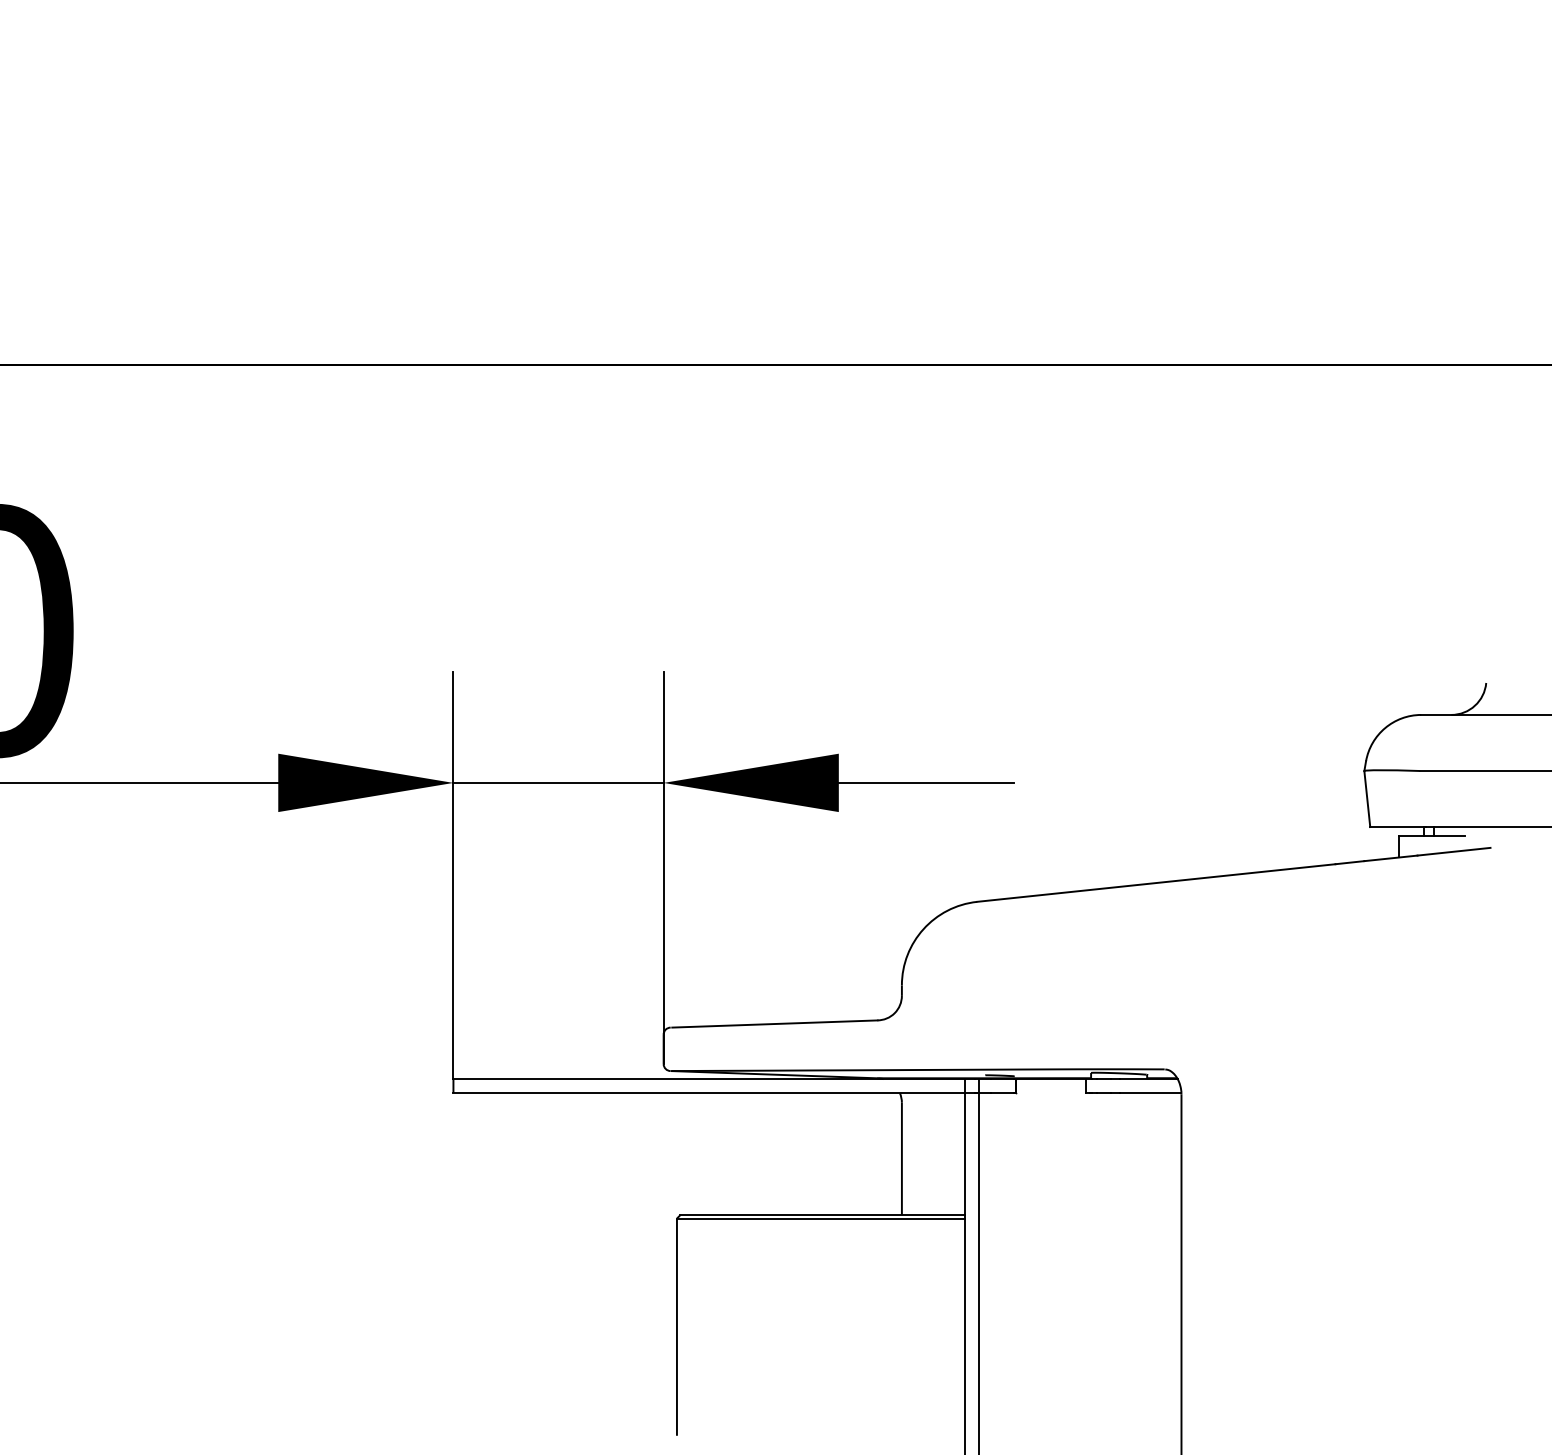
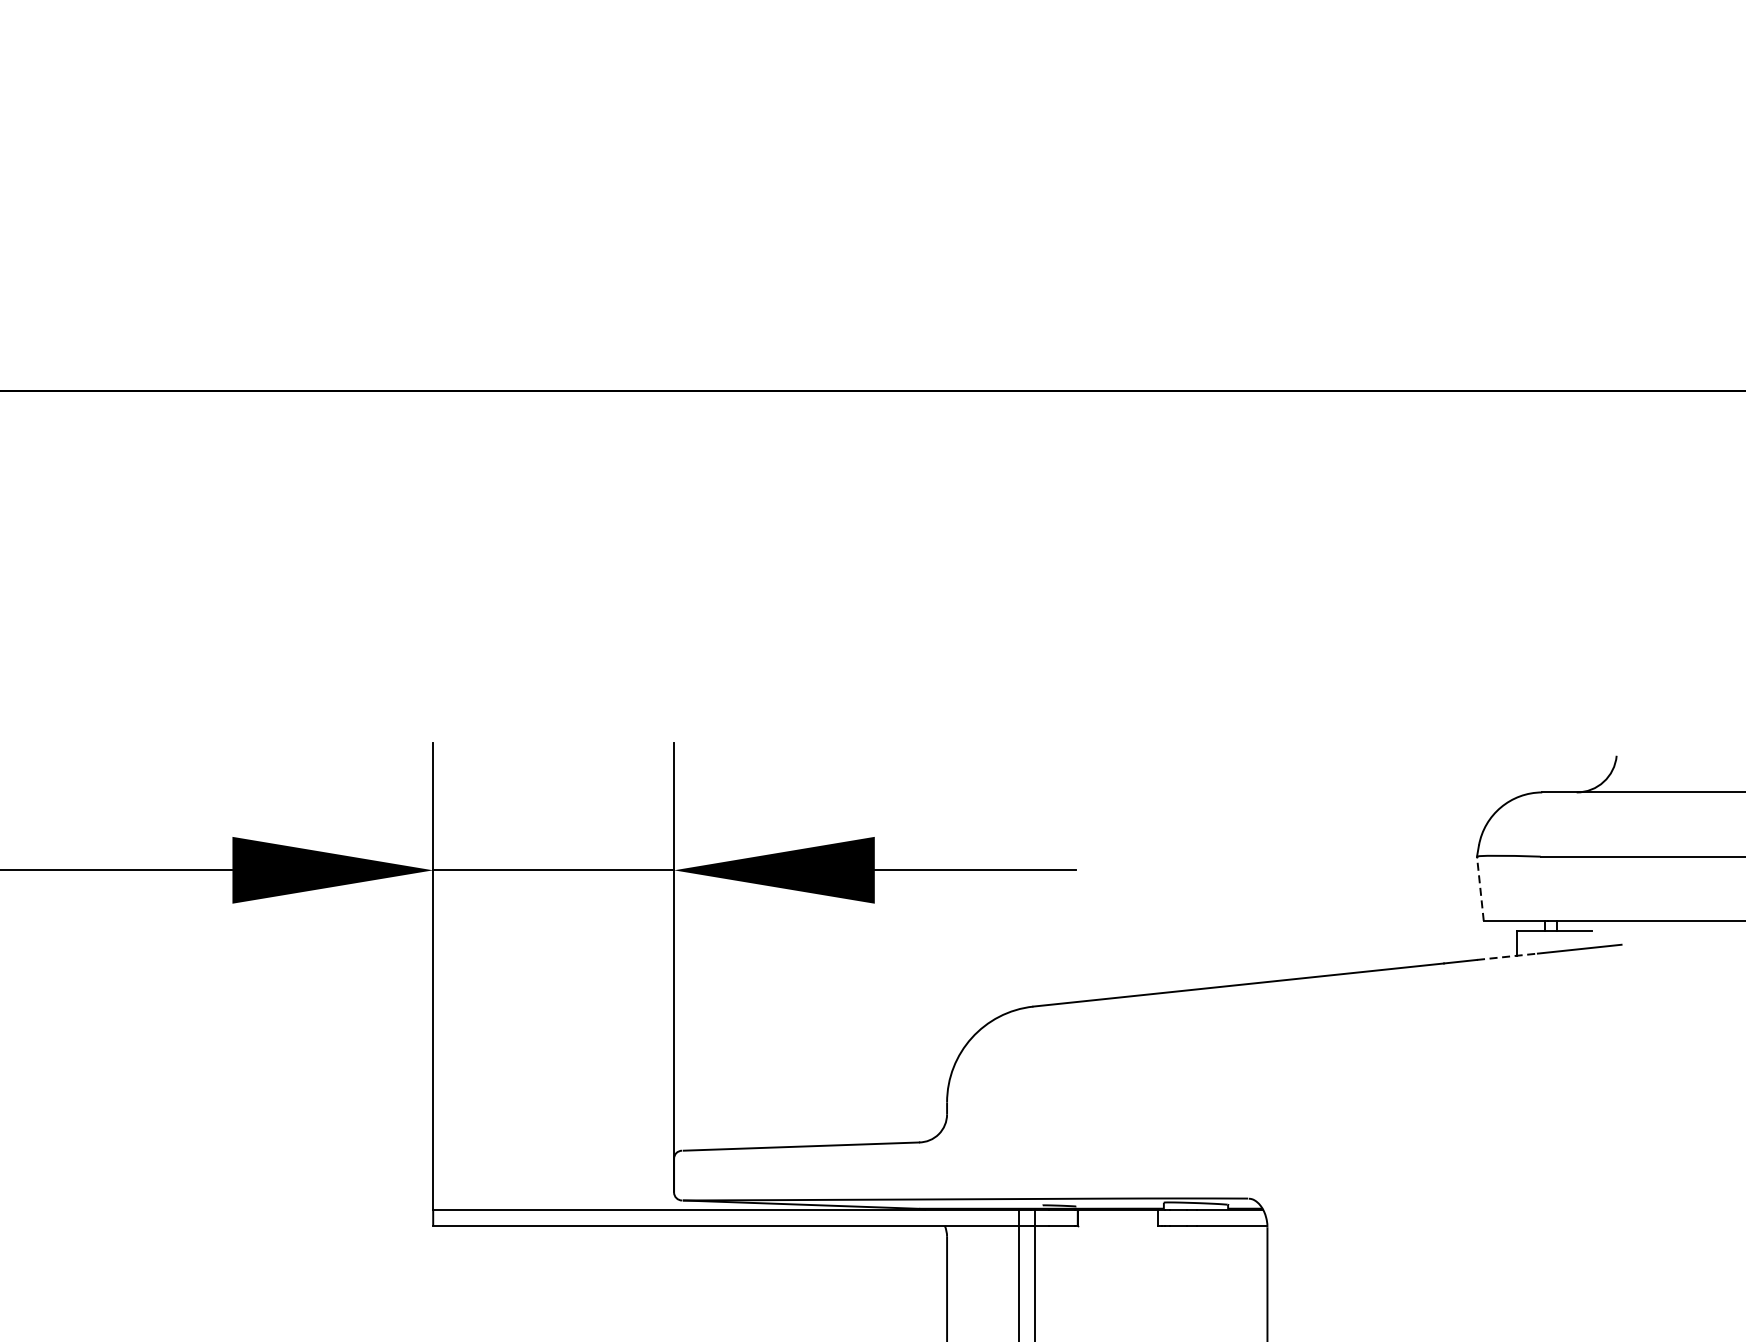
line: (1367, 798) -> (1480, 888), solid -> dashed
line: (1390, 858) -> (1506, 956), solid -> dashed

